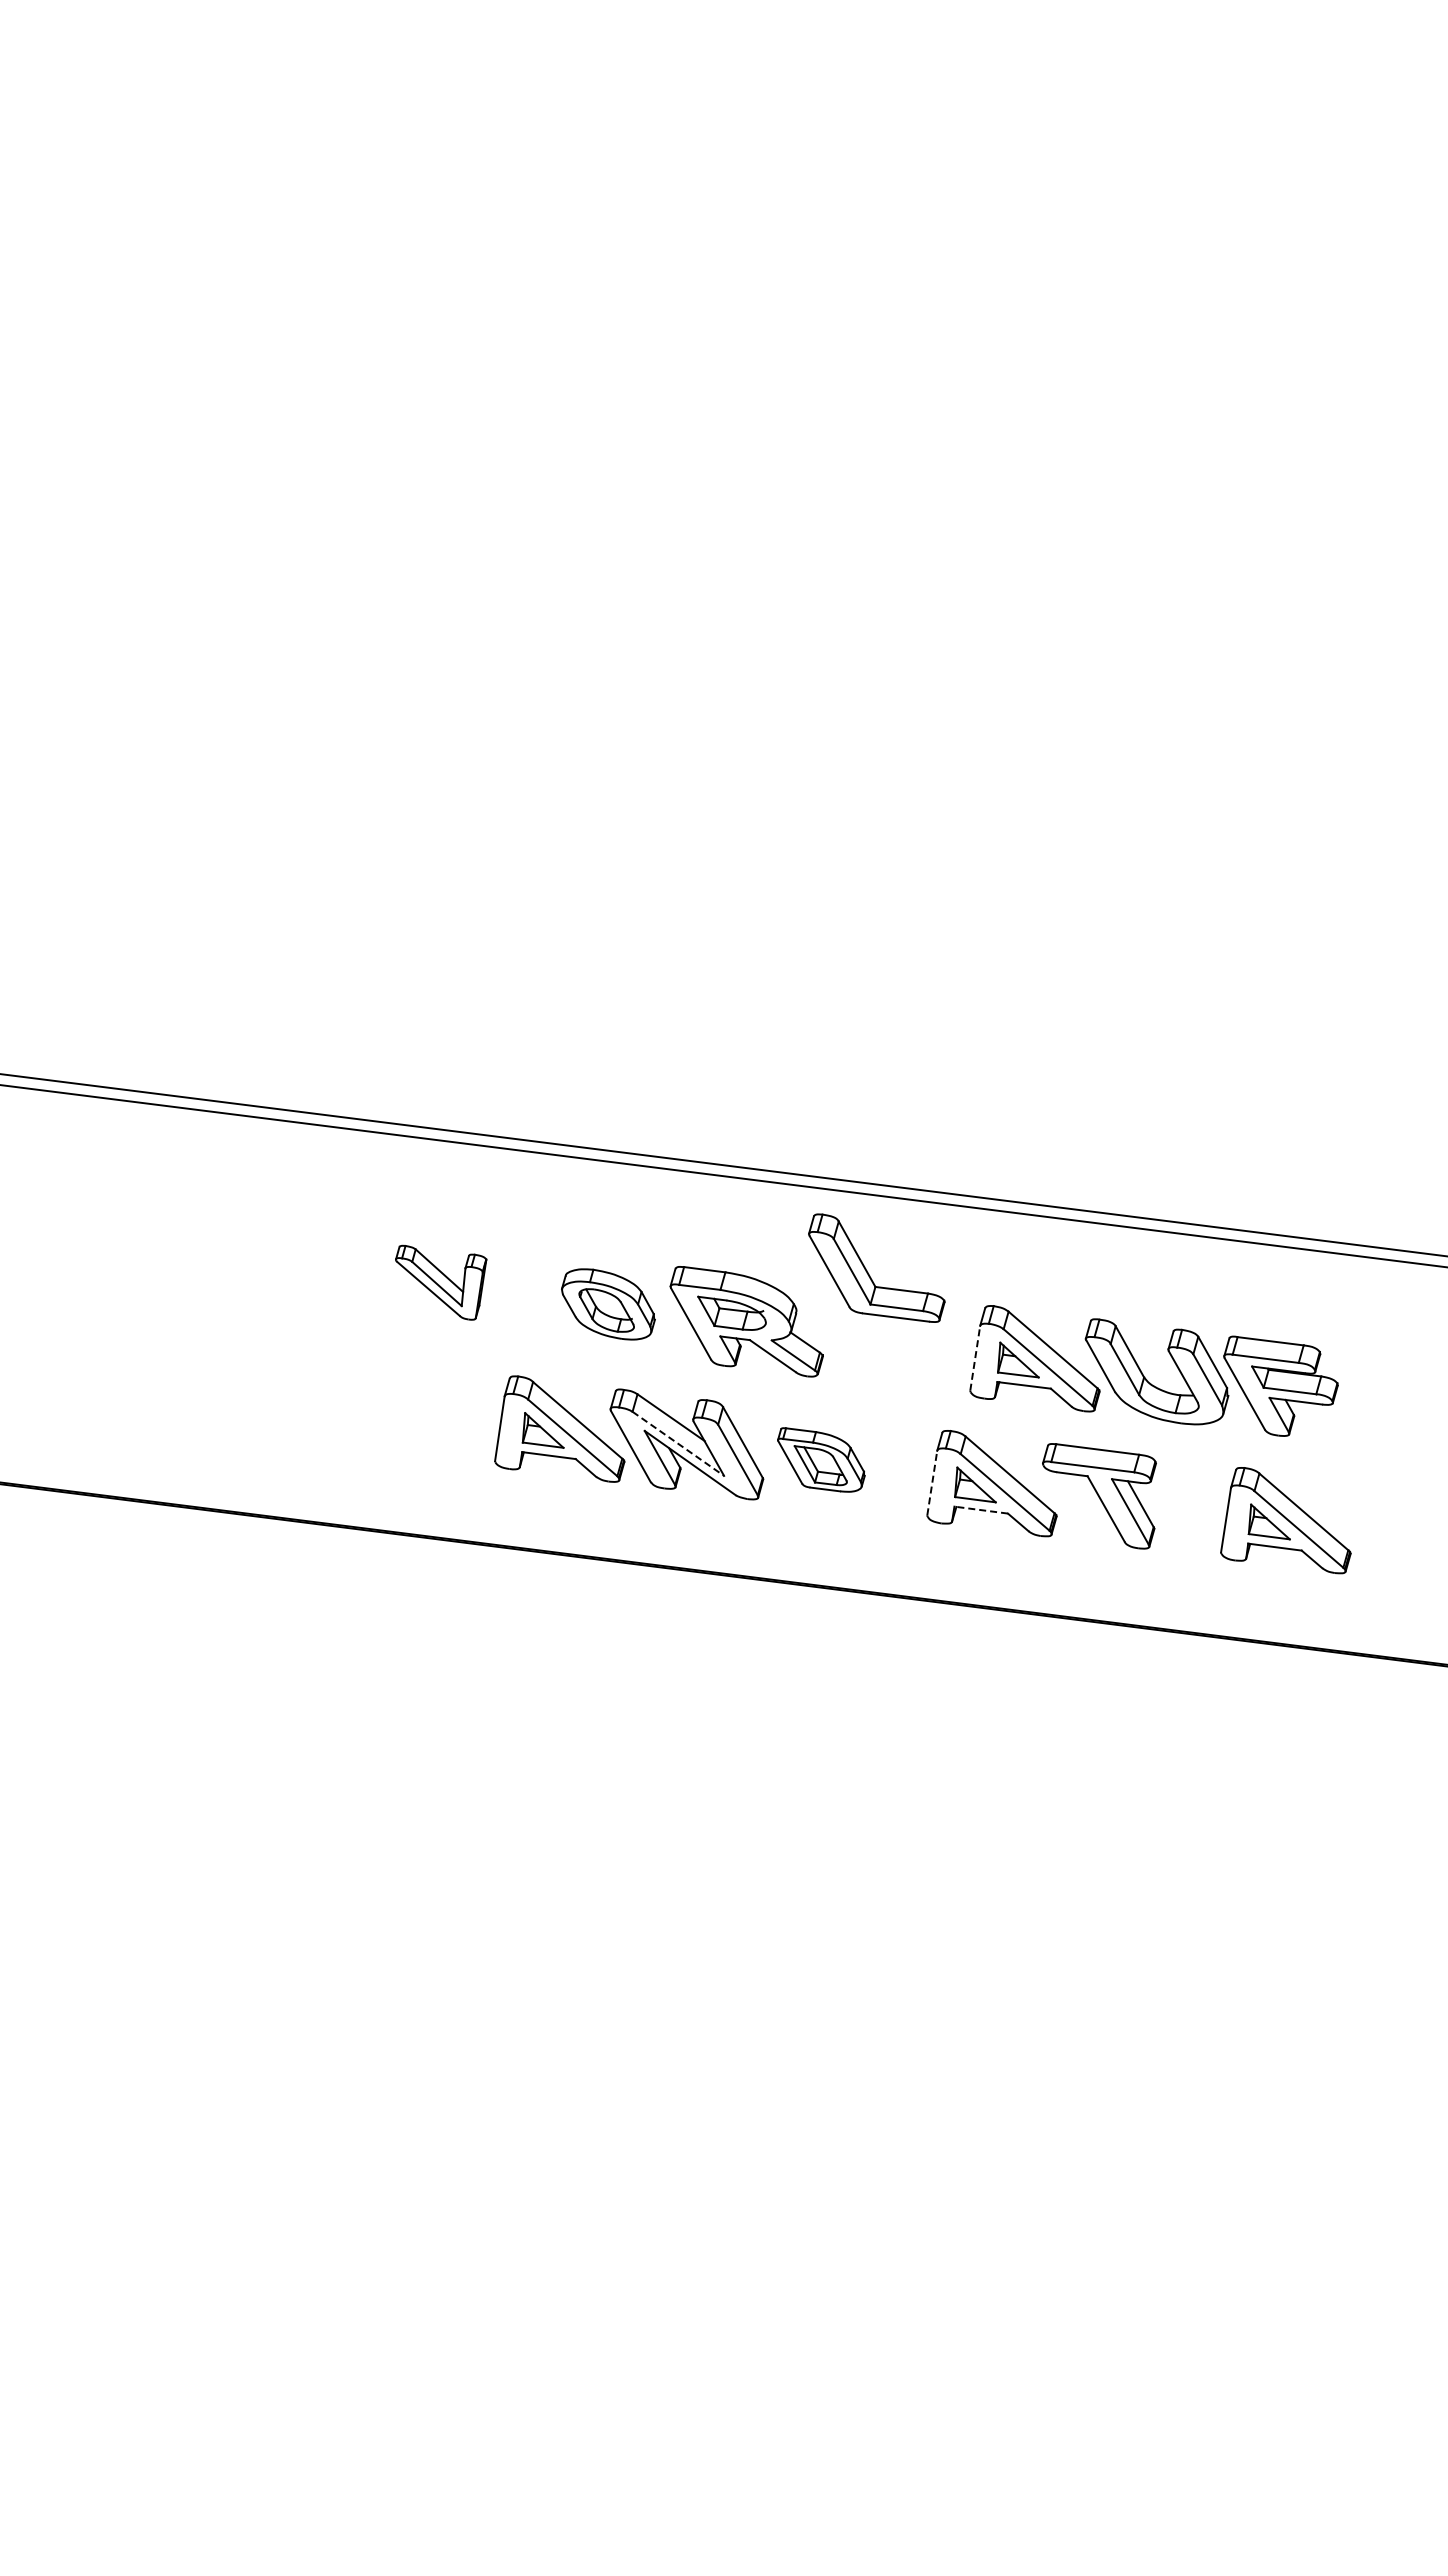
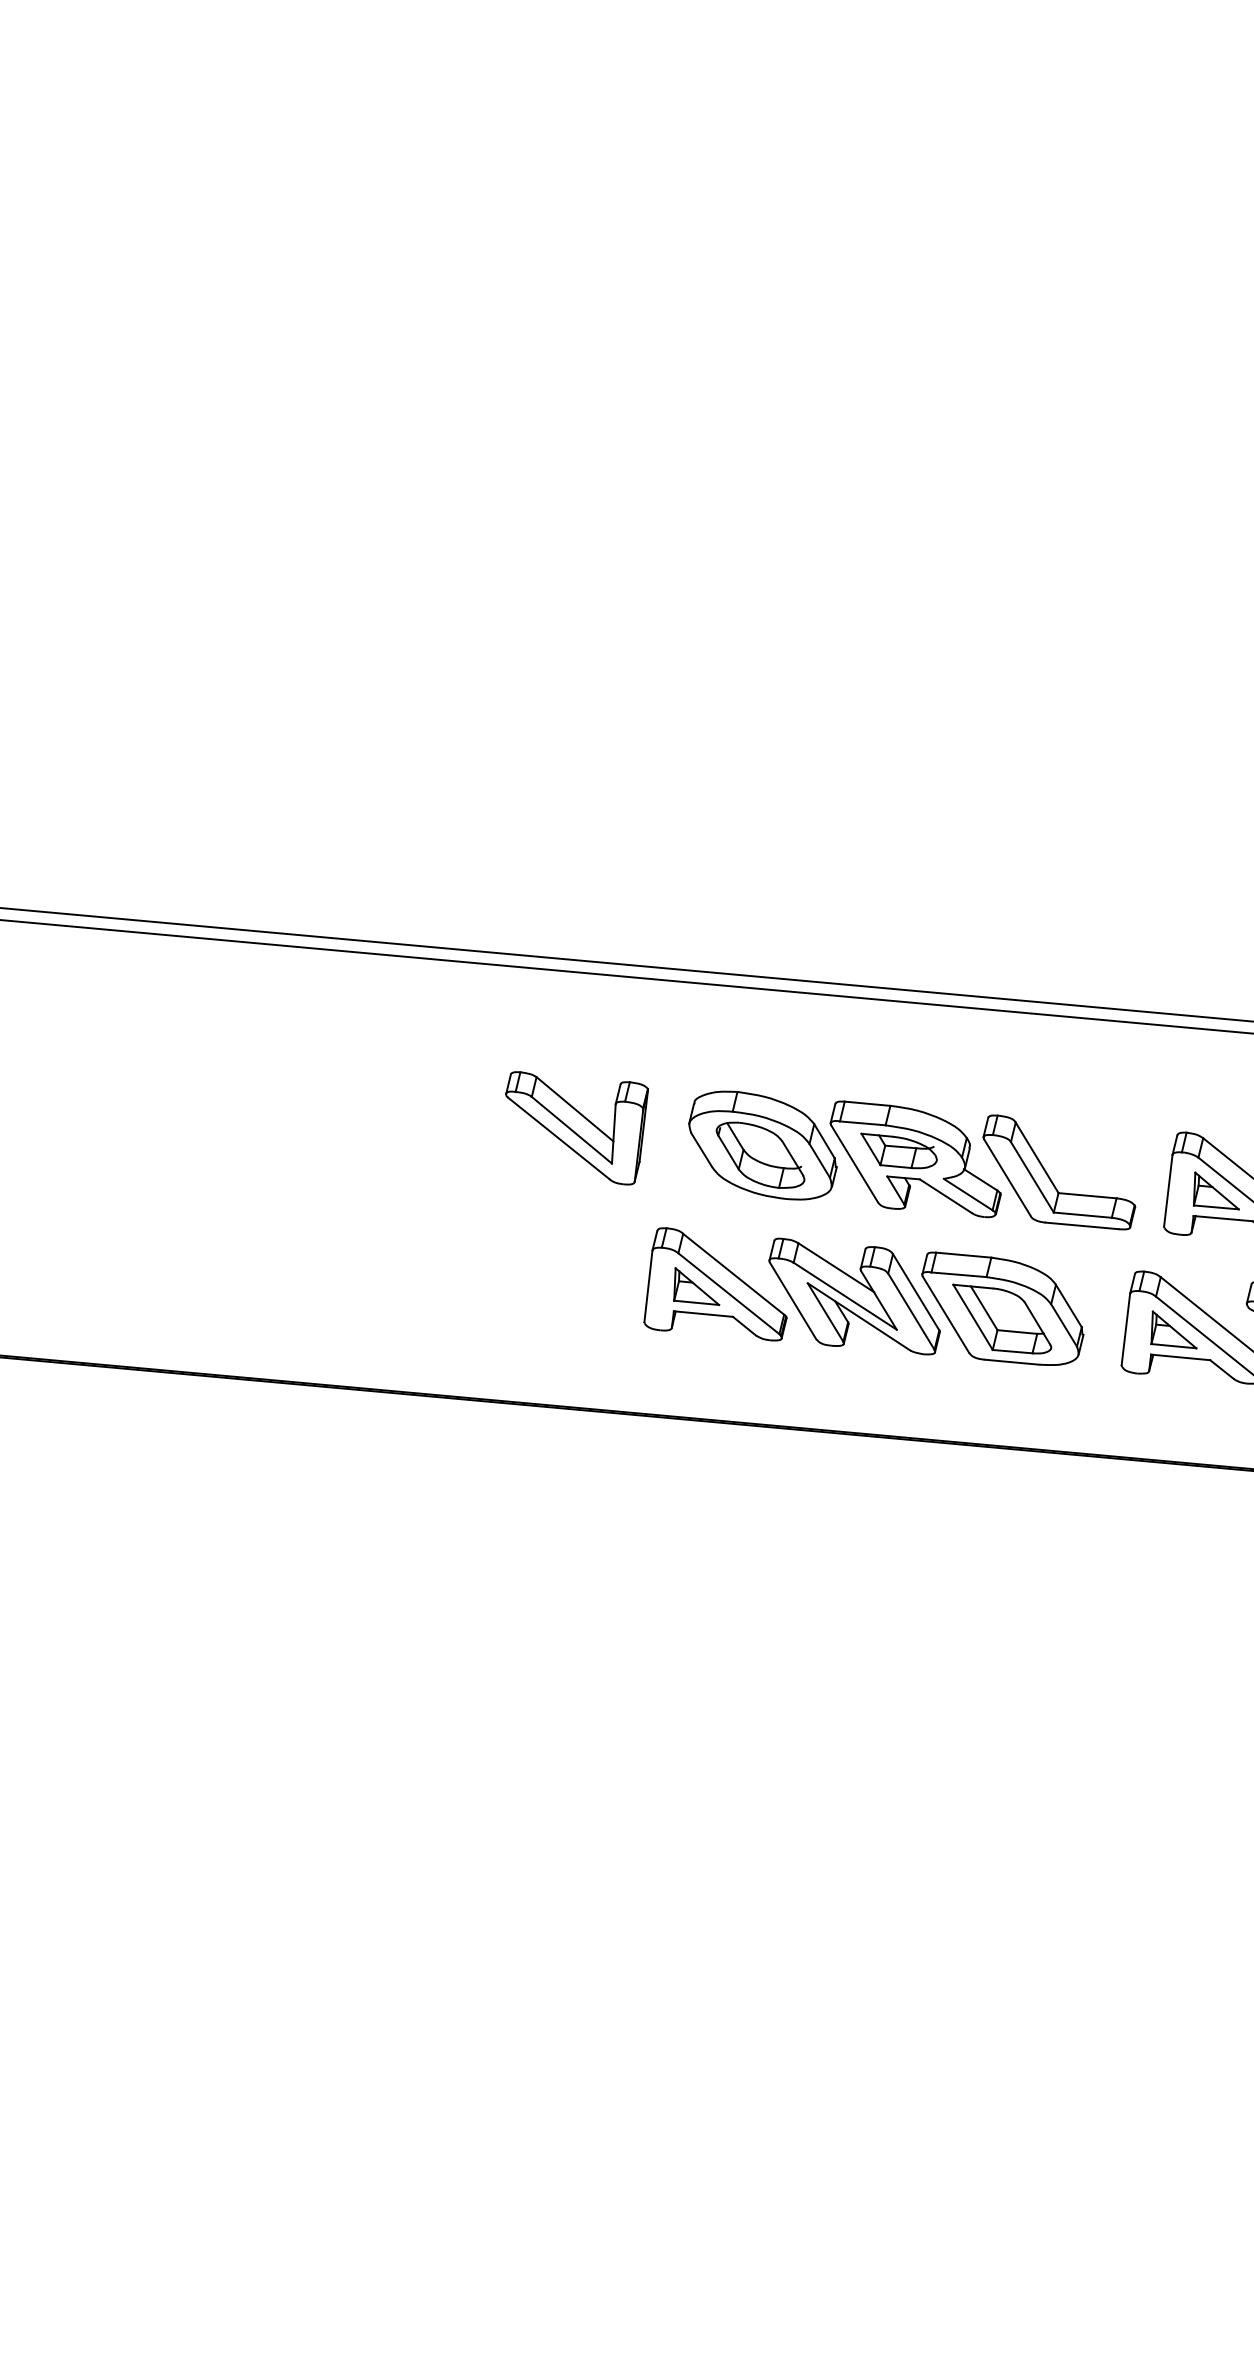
part: (868, 1272) -> (1050, 1177), moved
part: (440, 1282) -> (577, 1127), size x1.43
part: (608, 1304) -> (763, 1145), size x1.43
line: (975, 1358) -> (1168, 1190), dashed -> solid
line: (678, 1443) -> (845, 1295), dashed -> solid
part: (821, 1459) -> (1003, 1307), size x1.67
line: (932, 1483) -> (1126, 1330), dashed -> solid
line: (981, 1510) -> (1181, 1357), dashed -> solid

